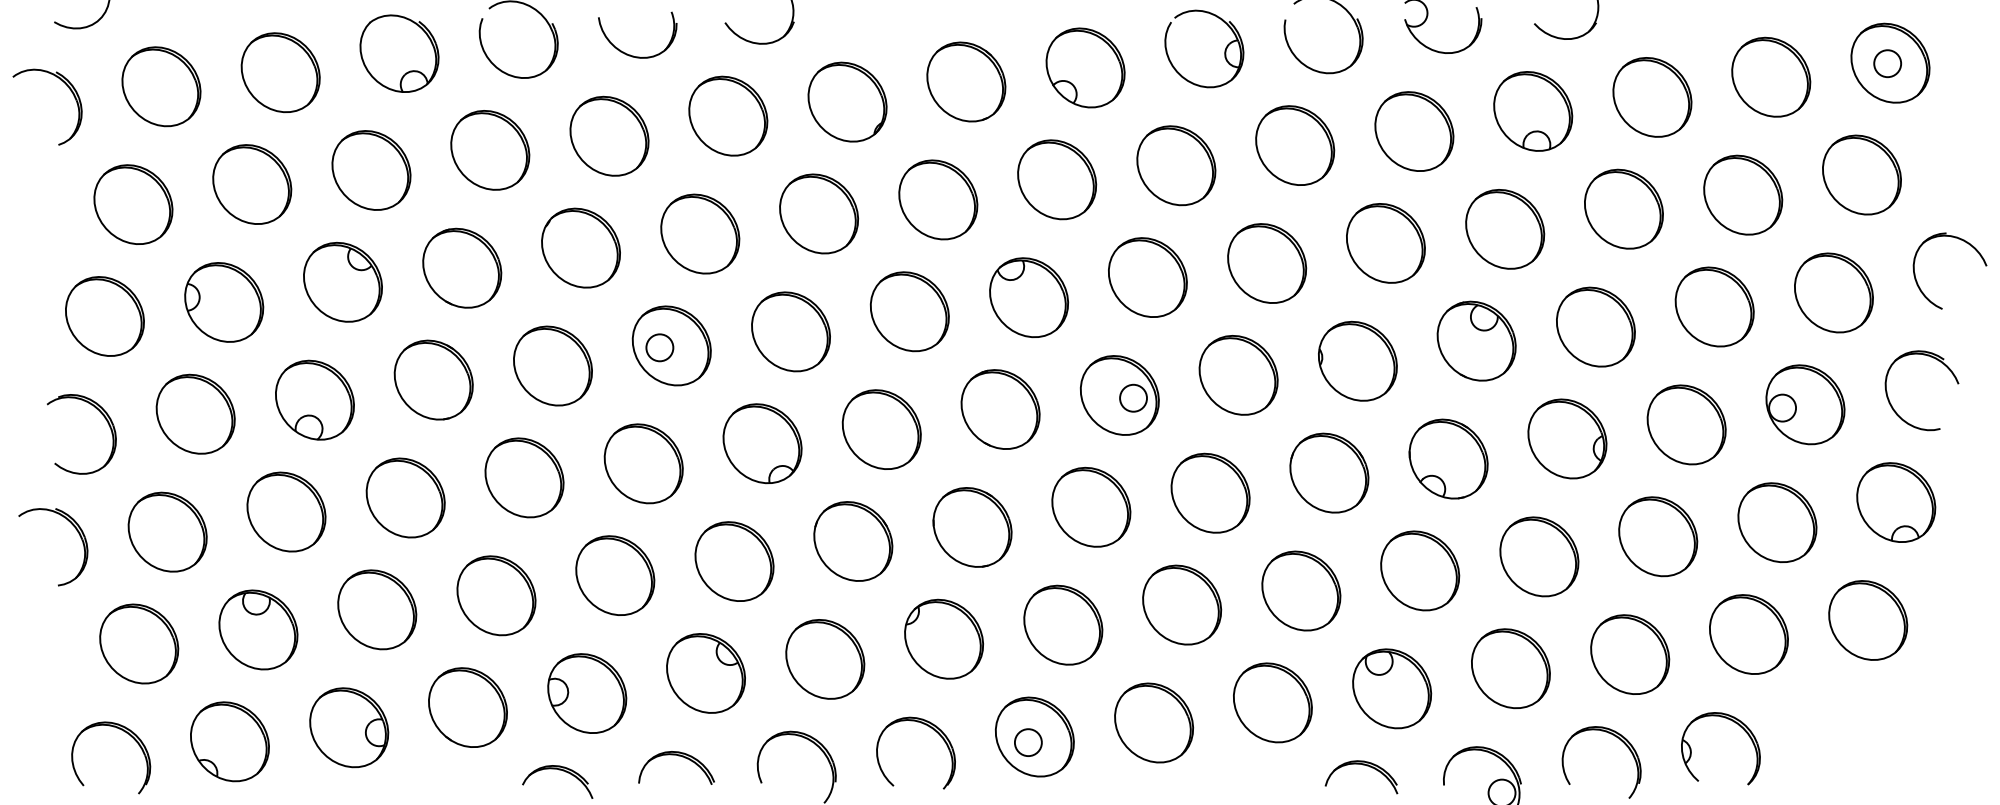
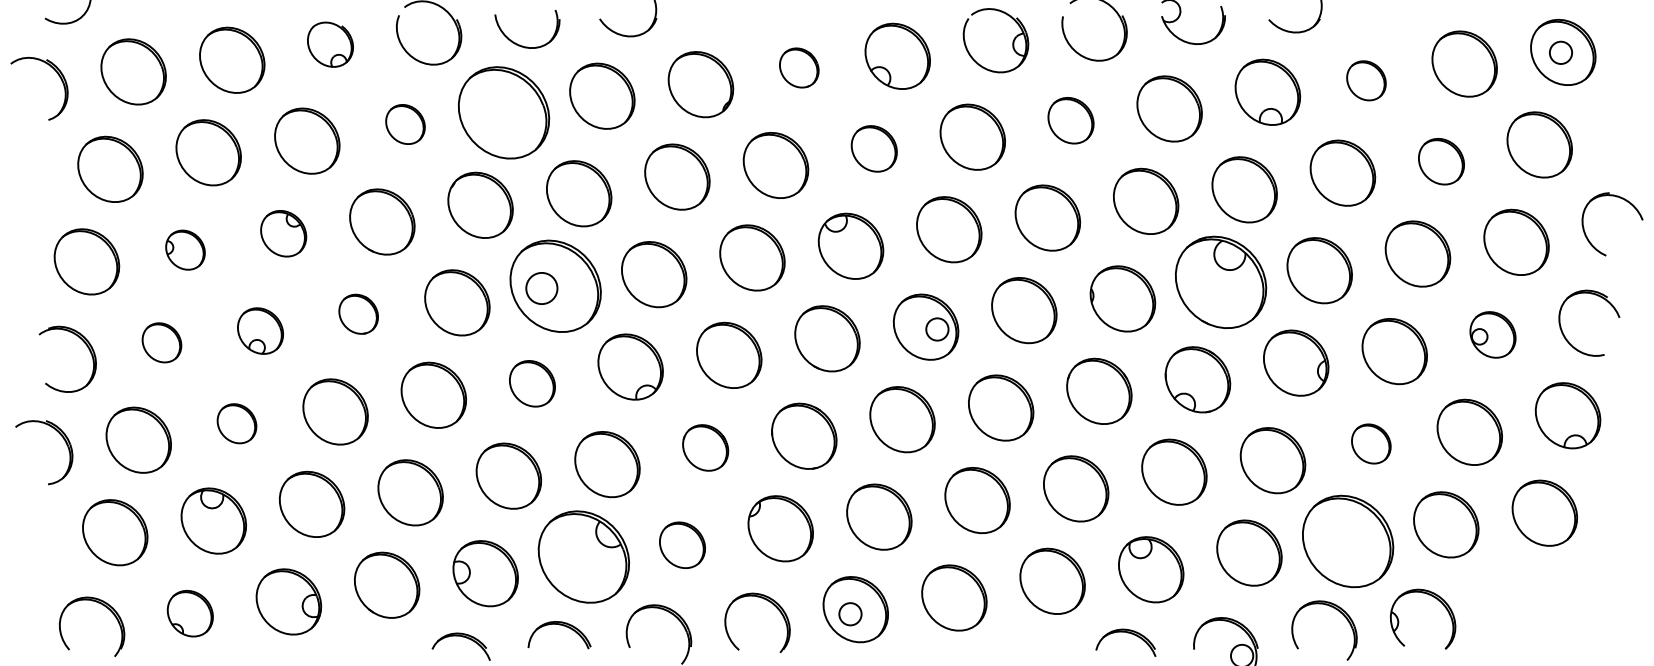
part: (399, 53) -> (330, 44), size x0.7
part: (966, 81) -> (799, 67), size x0.6
part: (1652, 97) -> (1366, 80), size x0.6
part: (609, 135) -> (504, 112), size x1.4
part: (1294, 145) -> (1070, 120), size x0.7
part: (490, 150) -> (405, 124), size x0.6
part: (1057, 179) -> (874, 148), size x0.7
part: (1743, 195) -> (1441, 161), size x0.7
part: (342, 282) -> (283, 233), size x0.7
part: (224, 301) -> (185, 249), size x0.6
part: (1477, 340) -> (1221, 281), size x1.4
part: (671, 345) -> (555, 285), size x1.4
part: (433, 378) -> (358, 313), size x0.6
part: (314, 399) -> (260, 330), size x0.7
part: (1804, 404) -> (1492, 334), size x0.7
part: (195, 413) -> (161, 342), size x0.6
part: (643, 463) -> (532, 383), size x0.7
part: (285, 511) -> (236, 423), size x0.6
part: (1658, 536) -> (1371, 443), size x0.6
part: (853, 540) -> (705, 447), size x0.7
part: (1629, 654) -> (1347, 541), size x1.4
part: (825, 658) -> (682, 544), size x0.7
part: (705, 672) -> (583, 556), size x1.4
part: (230, 741) -> (190, 613), size x0.7

